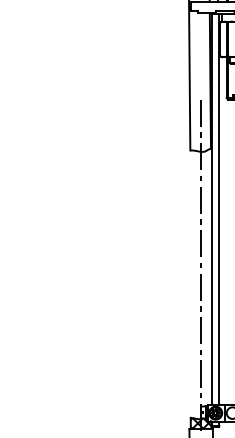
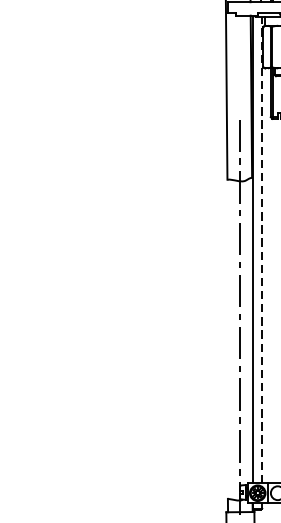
line: (219, 208) -> (262, 248), solid -> dashed
hatch: (200, 423) -> (239, 505), removed

